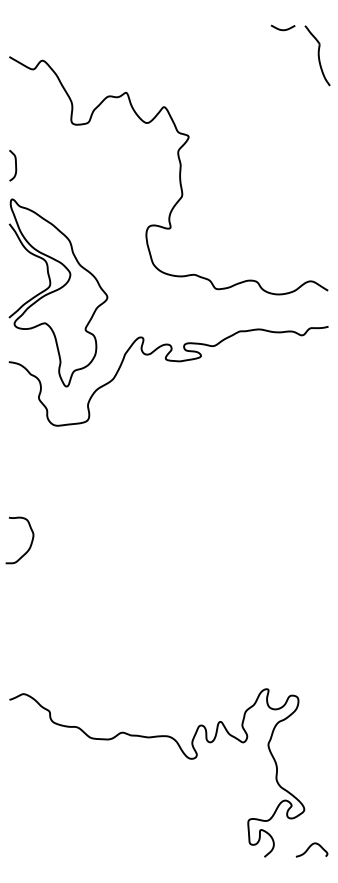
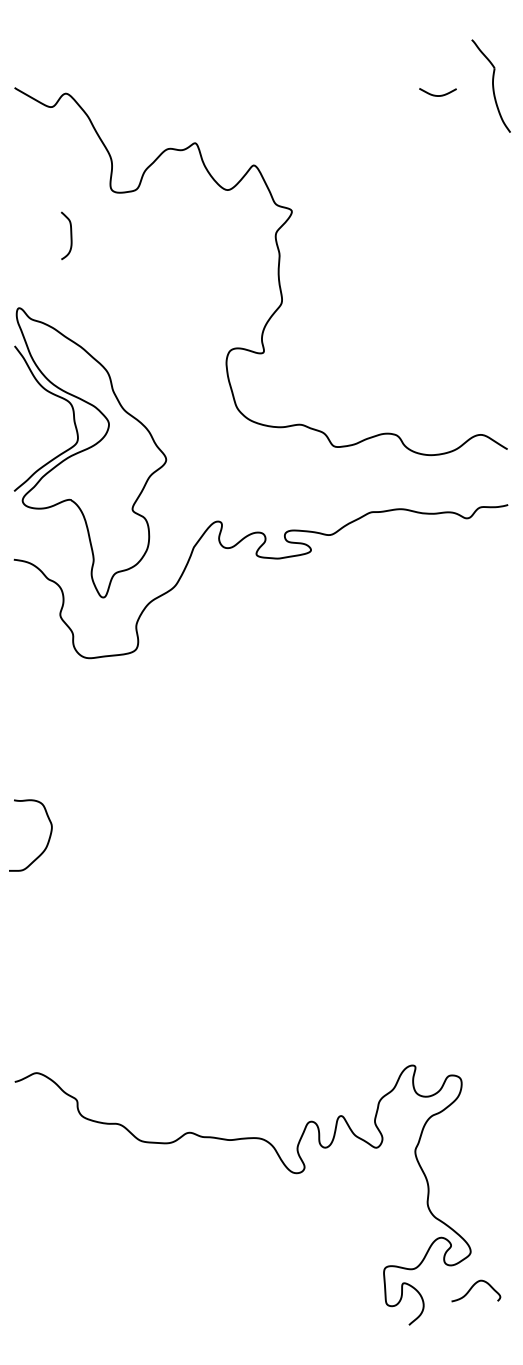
curve: (282, 29) -> (437, 94), moved
curve: (15, 165) -> (70, 235), moved
curve: (310, 847) -> (474, 1287), moved

